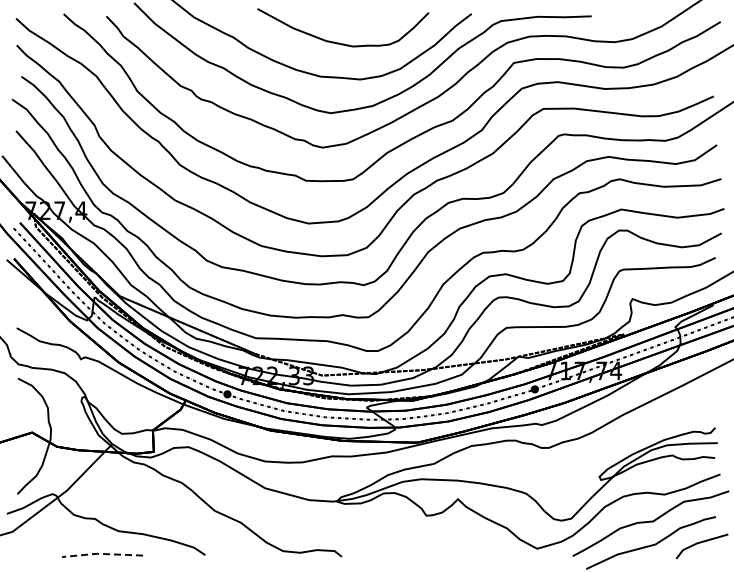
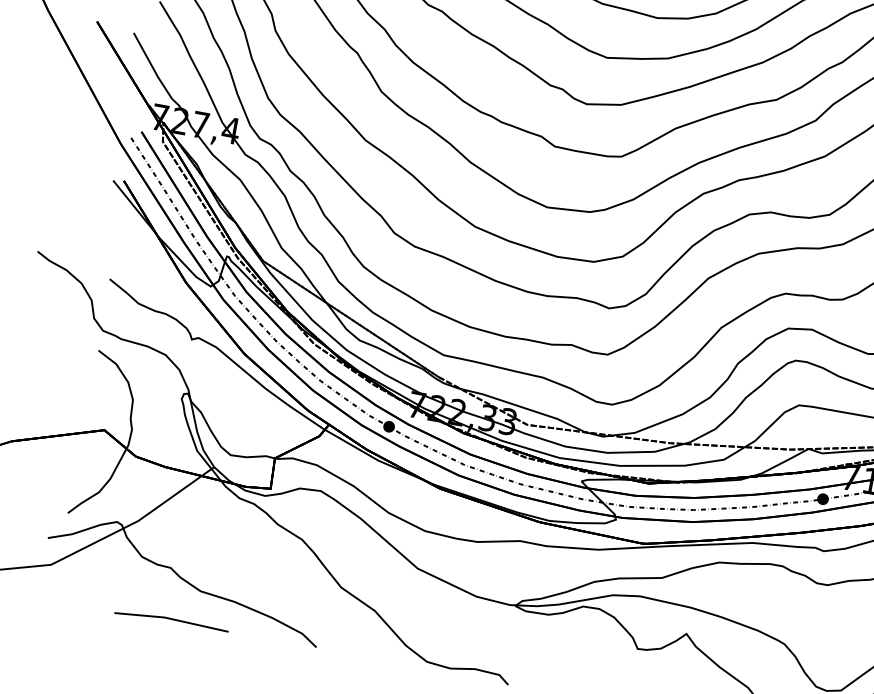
line: (101, 553) -> (170, 618), dashed -> solid

